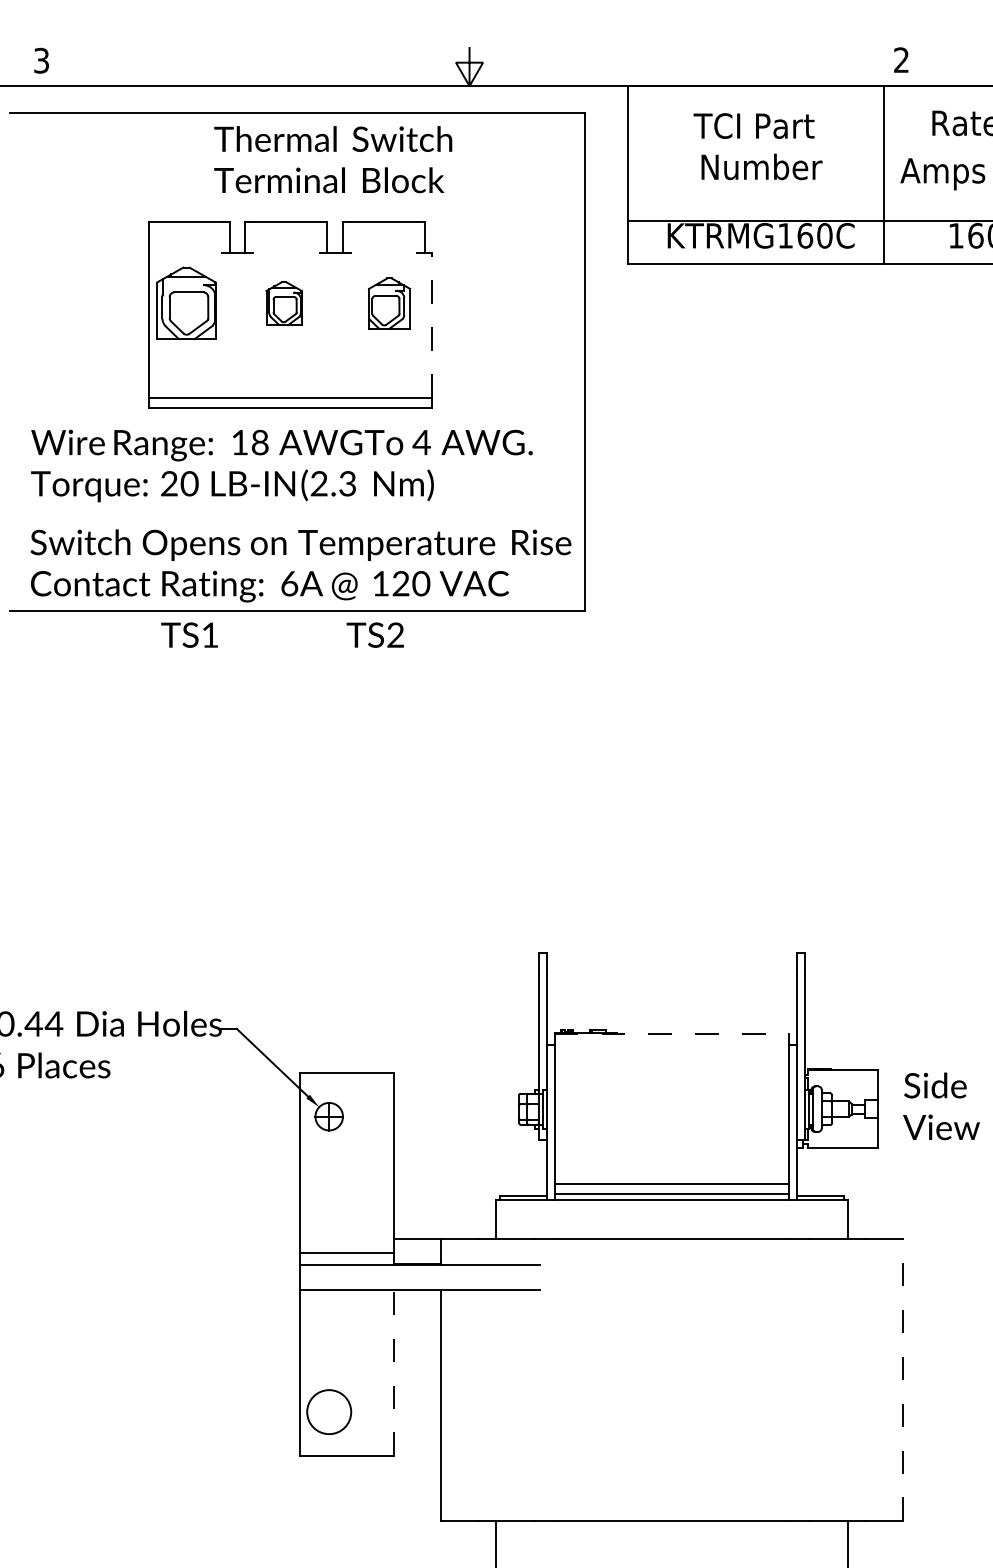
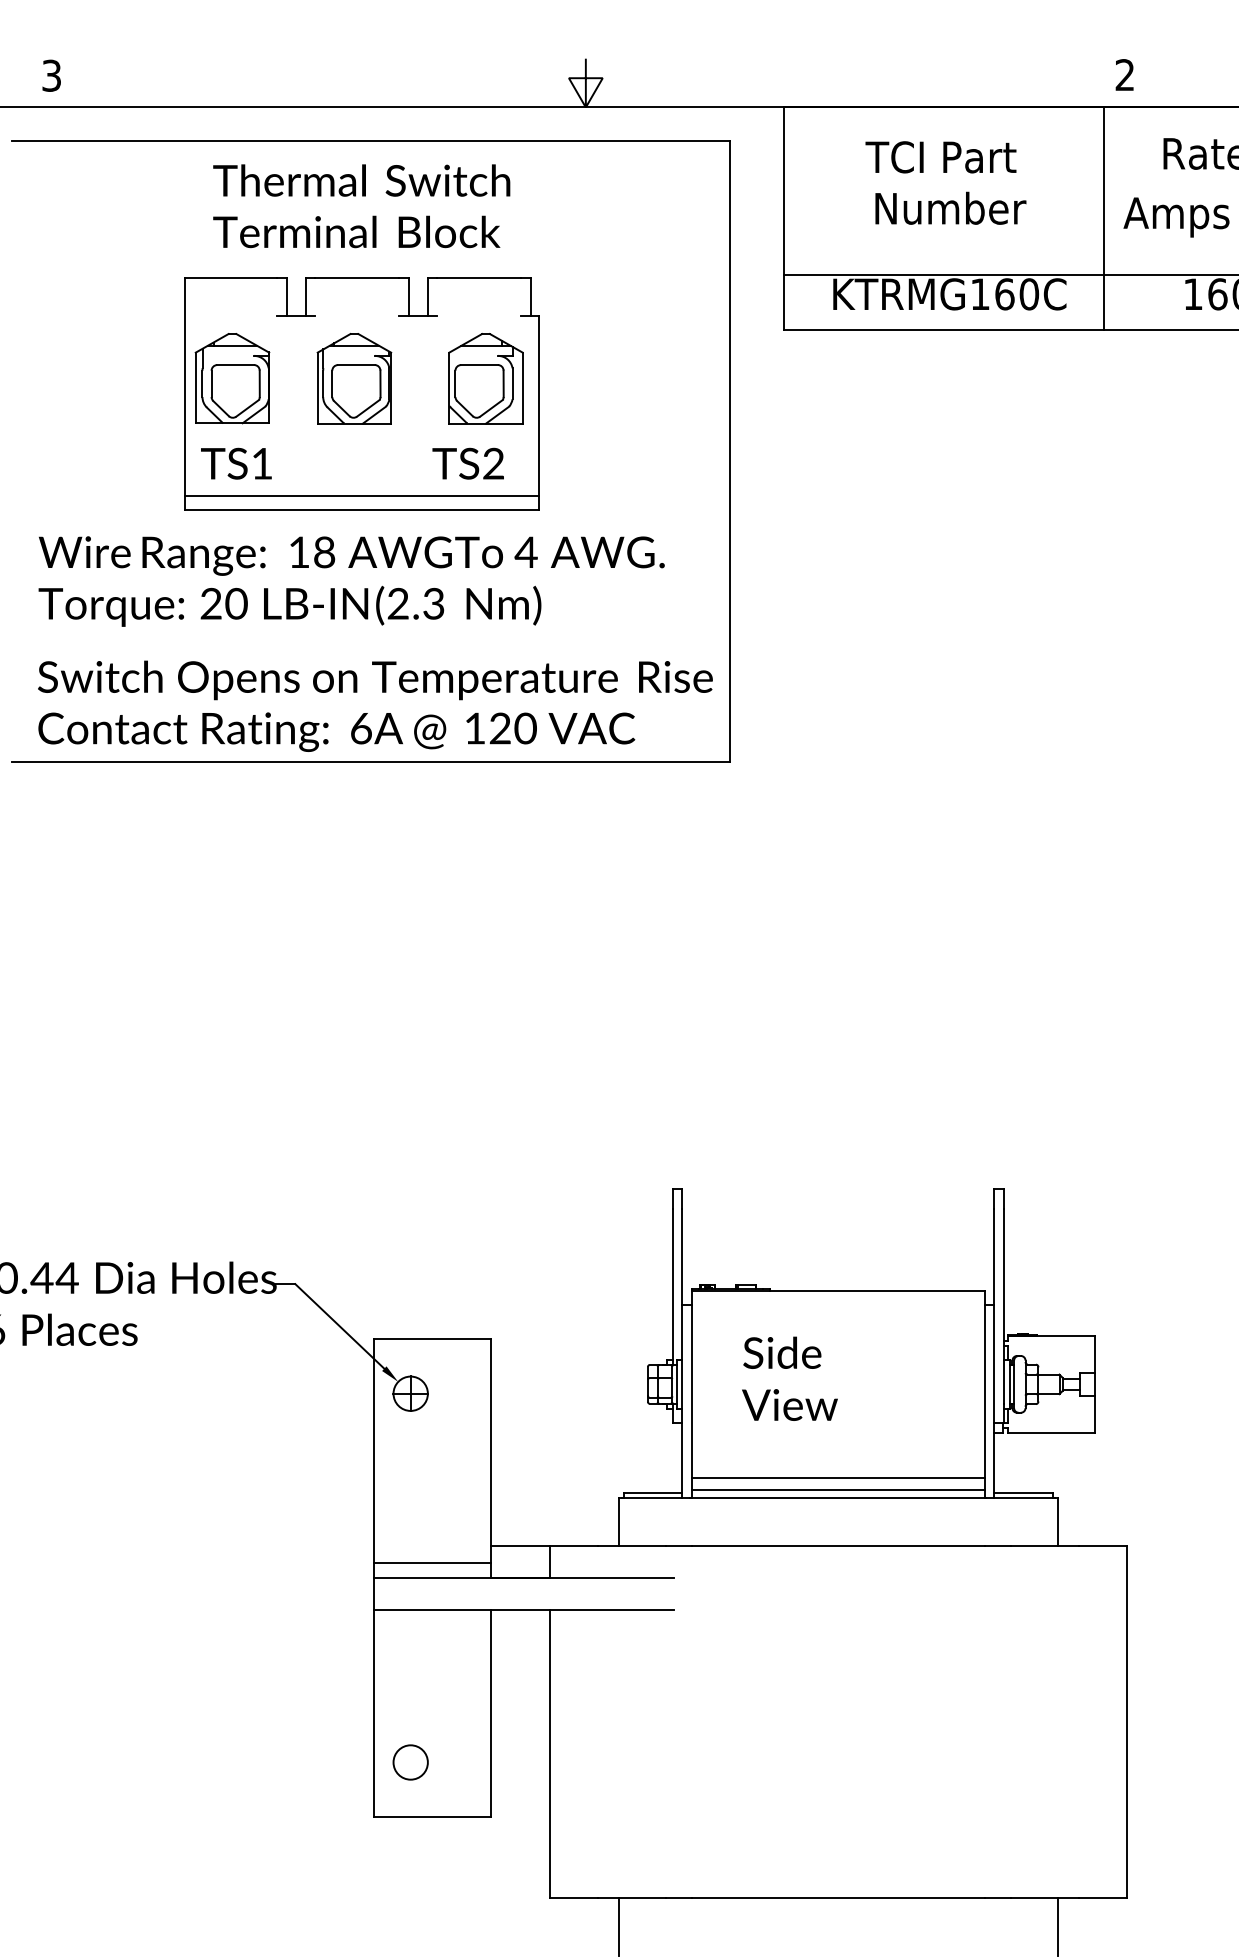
text: (333, 159) -> (361, 206), moved
part: (284, 303) -> (354, 378), size x1.67
part: (389, 303) -> (485, 378), size x1.43
line: (431, 325) -> (538, 406), dashed -> solid
text: (282, 634) -> (352, 463), moved
line: (671, 1033) -> (838, 1290), dashed -> solid
text: (941, 1106) -> (789, 1378), moved
line: (393, 1372) -> (491, 1713), dashed -> solid
line: (903, 1380) -> (1127, 1722), dashed -> solid
circle: (329, 1412) -> (410, 1762), size x0.62

